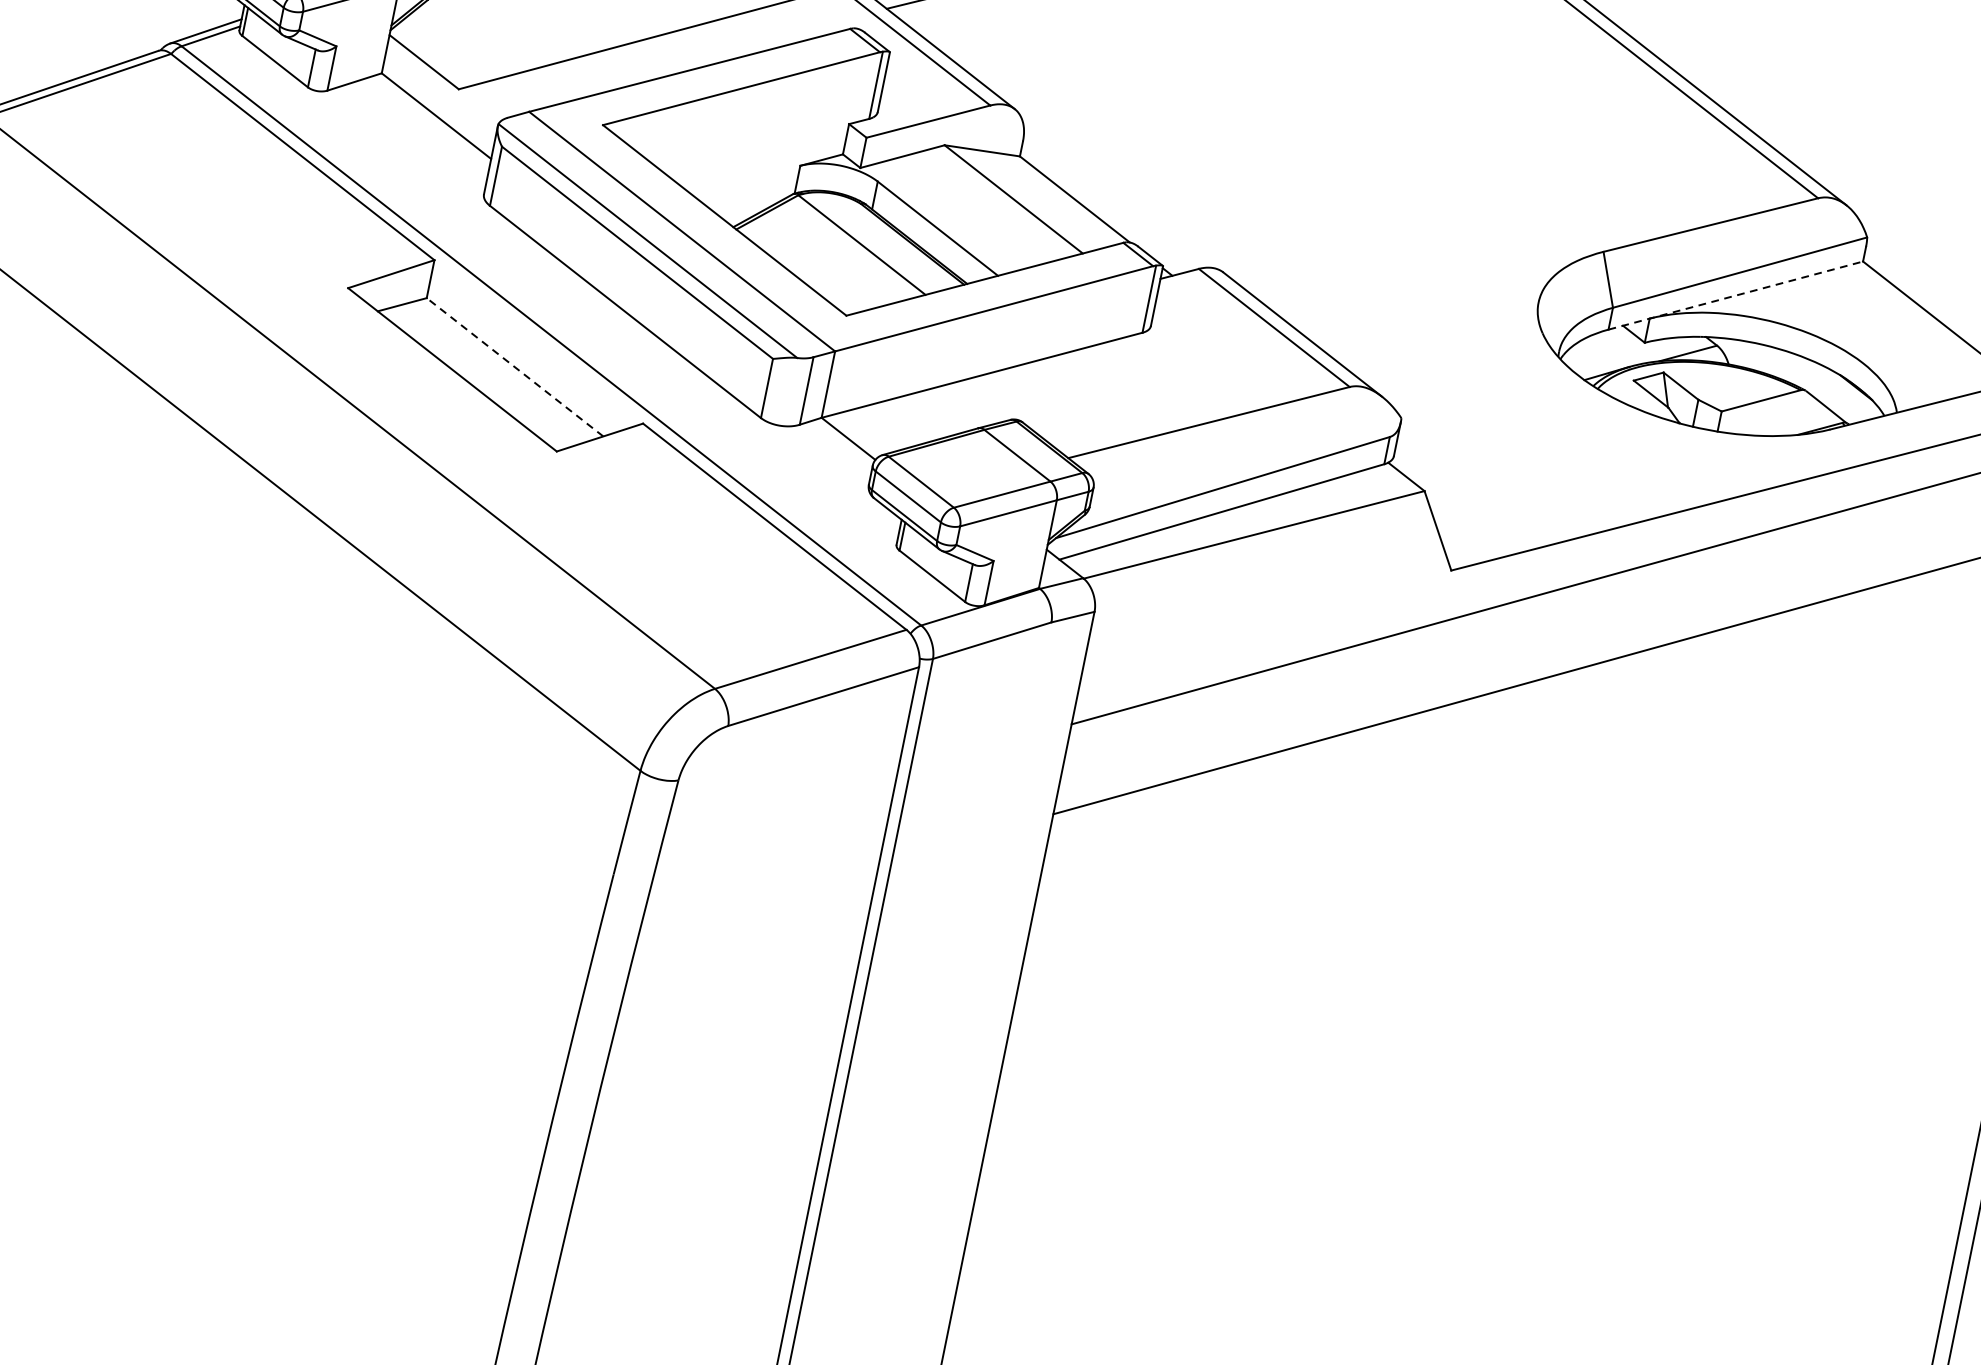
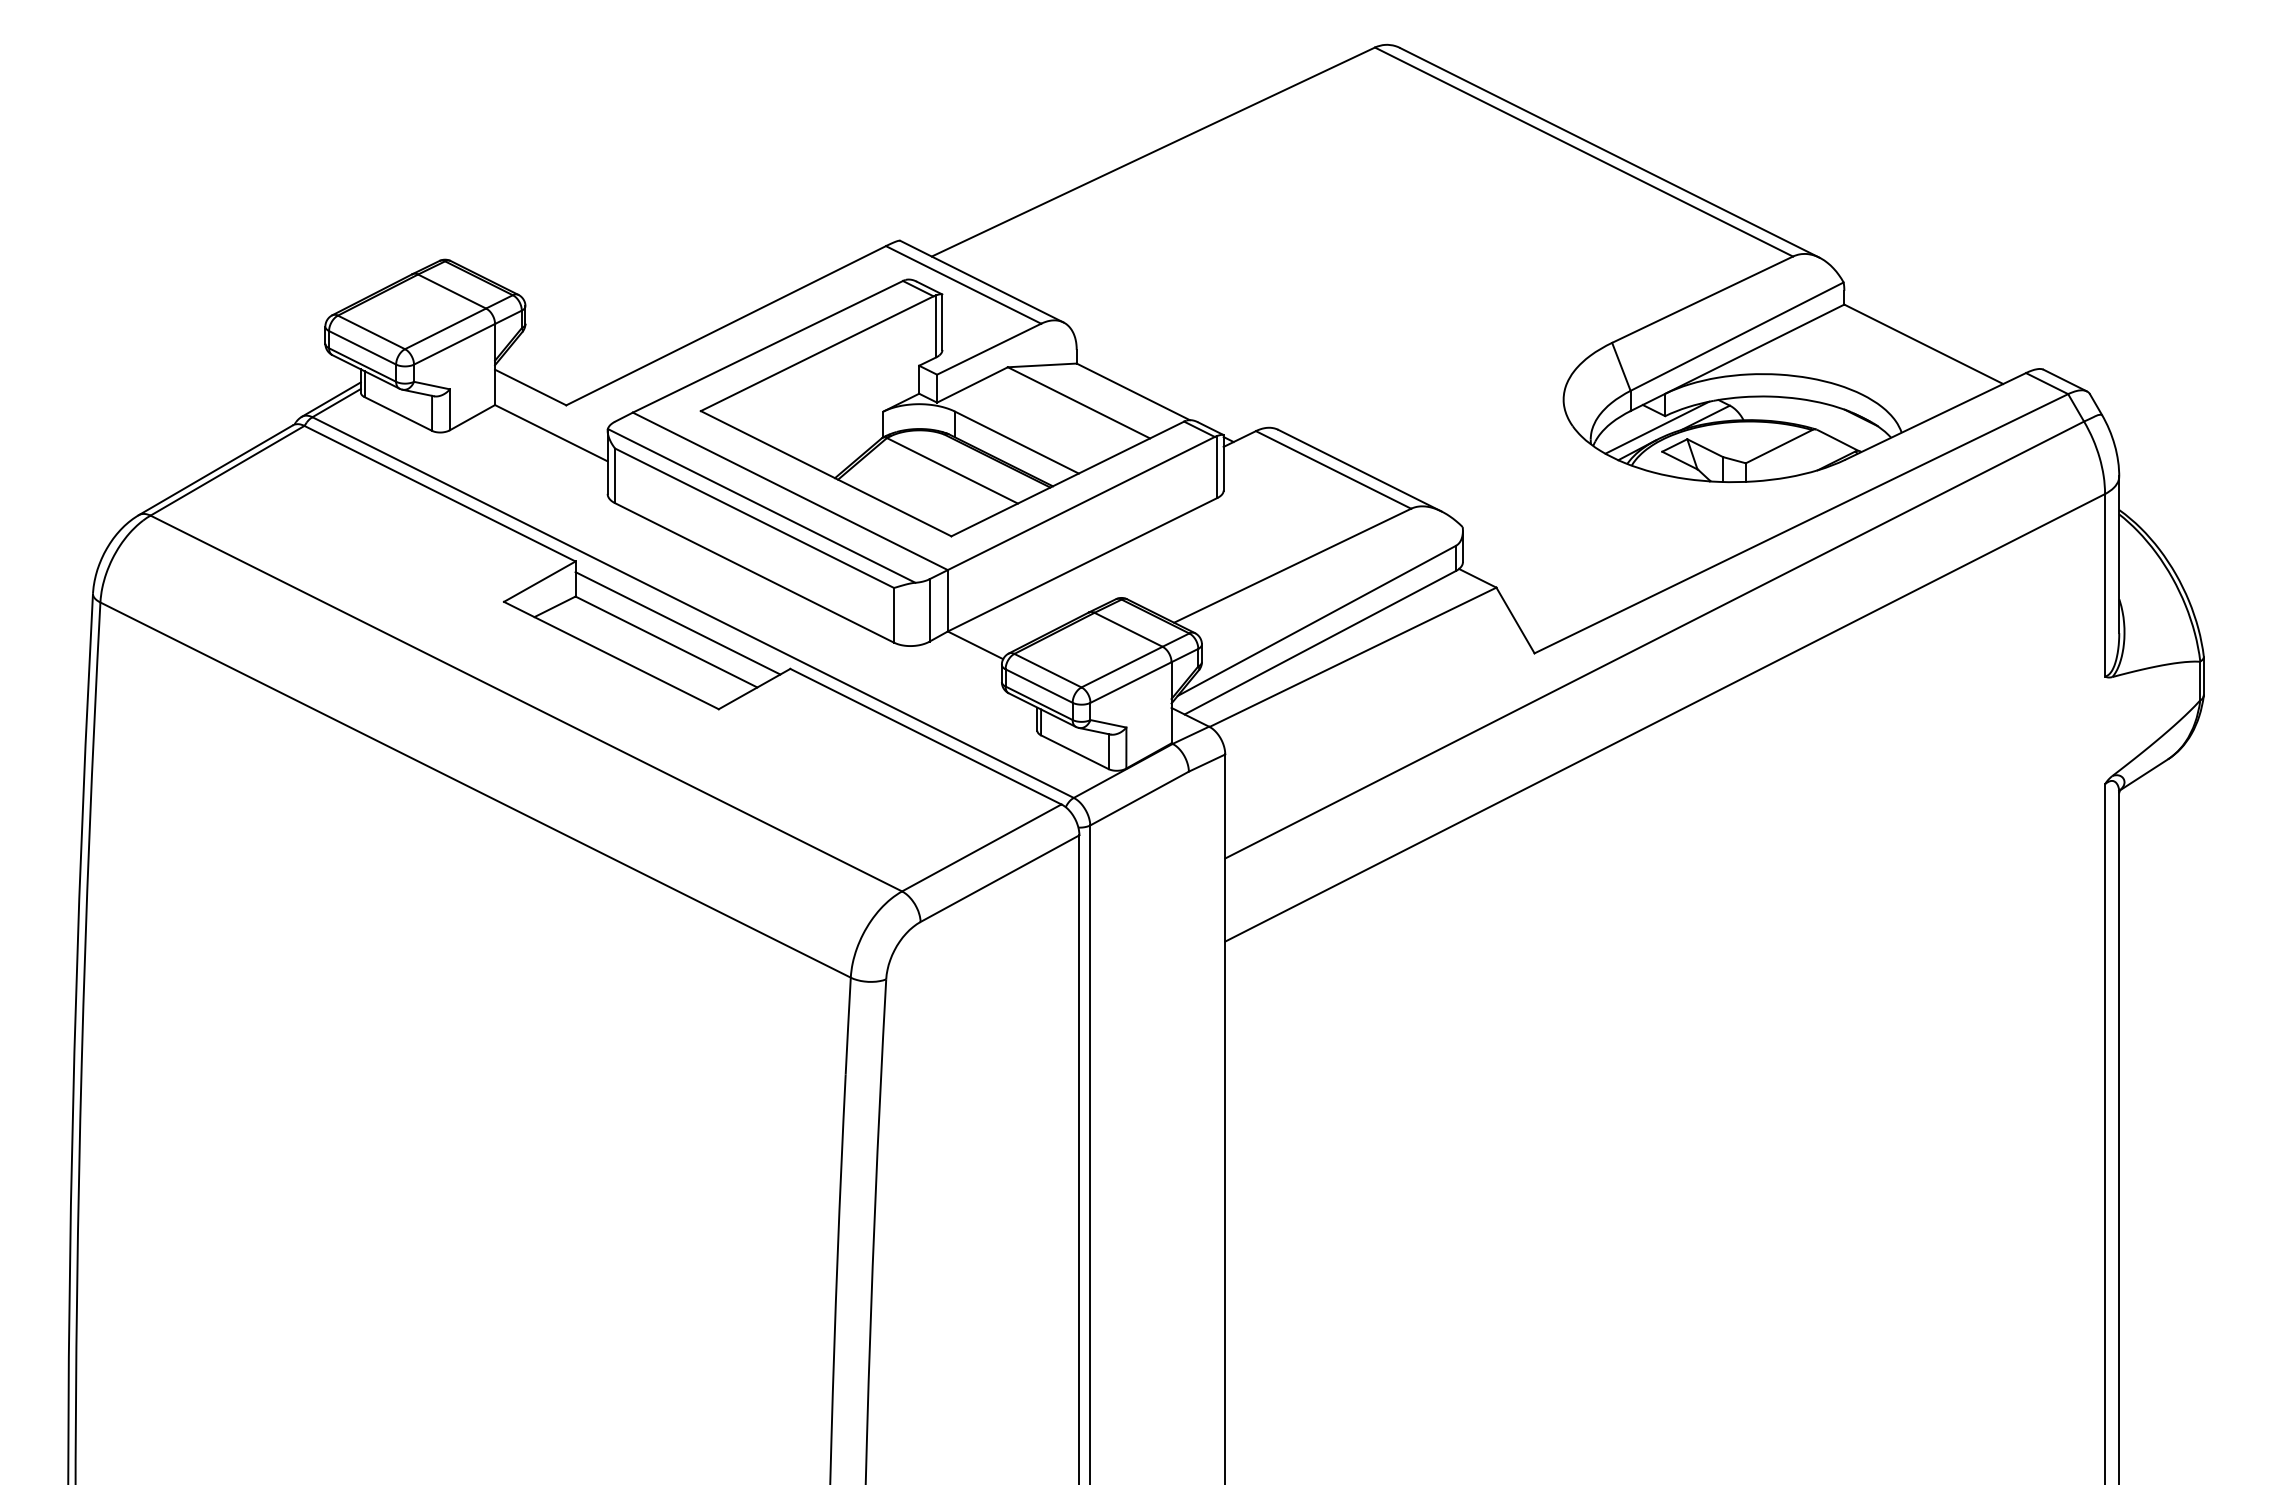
line: (1735, 295) -> (1737, 357), dashed -> solid
line: (531, 349) -> (677, 623), added
line: (1633, 353) -> (1657, 427), added
line: (514, 367) -> (666, 642), dashed -> solid

